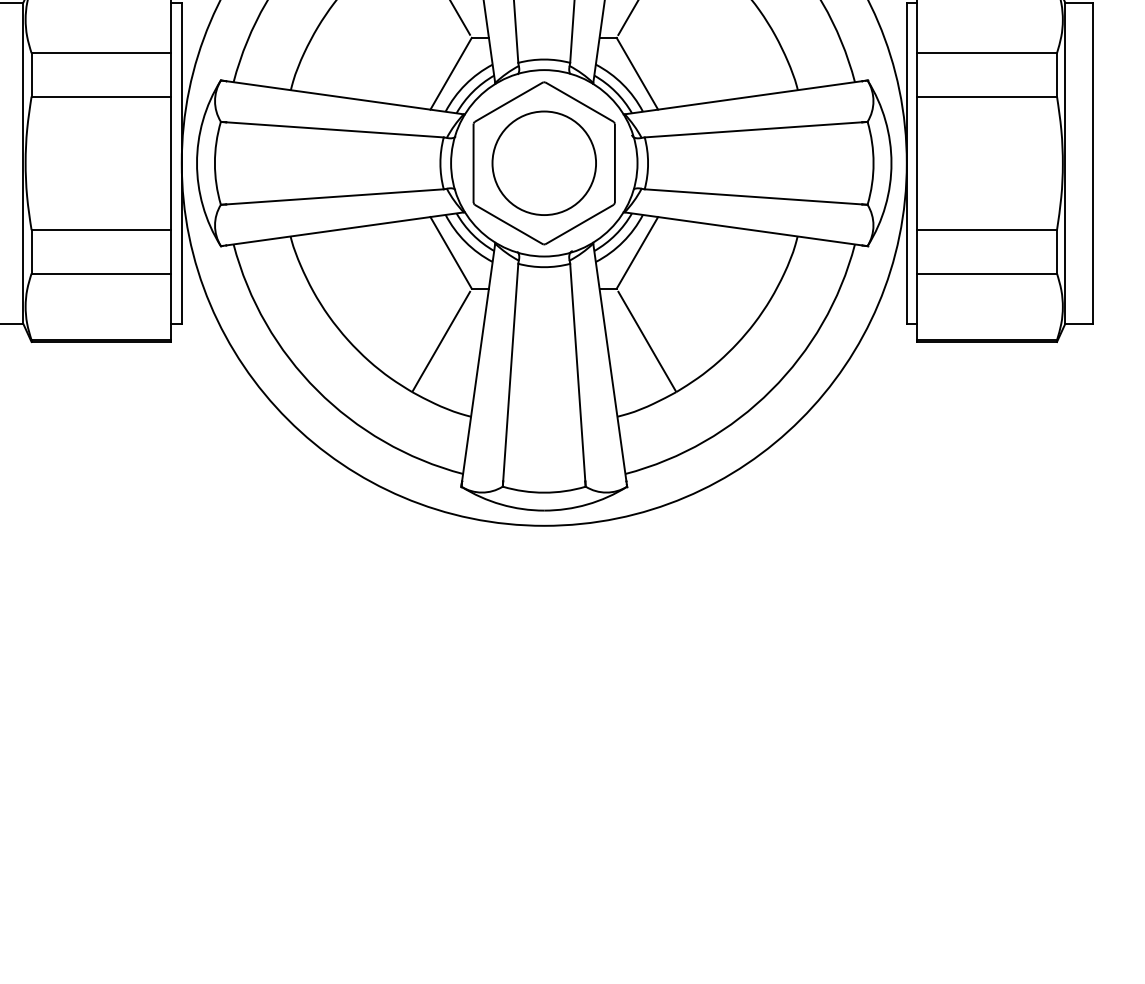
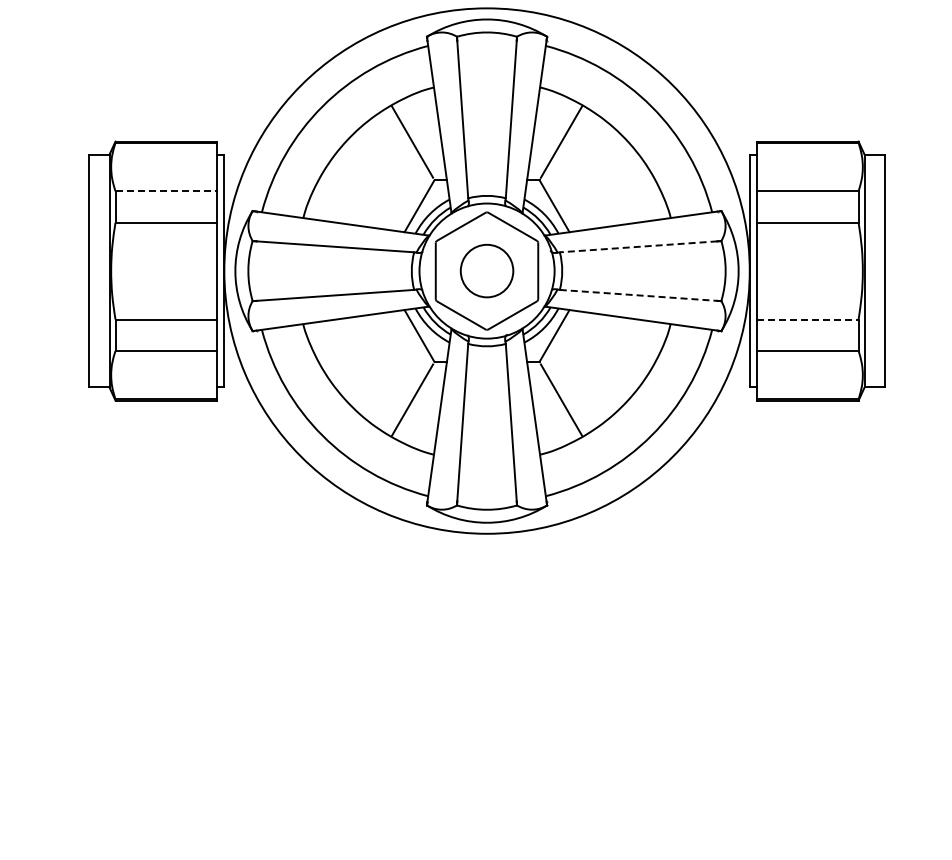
line: (101, 53) -> (166, 191), solid -> dashed
line: (753, 129) -> (638, 246), solid -> dashed
circle: (543, 162) -> (486, 270), size x0.7
line: (754, 197) -> (639, 295), solid -> dashed
line: (986, 230) -> (807, 319), solid -> dashed

